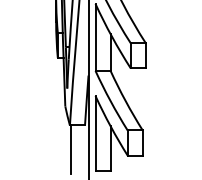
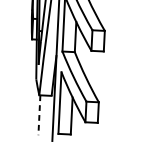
line: (71, 150) -> (39, 115), solid -> dashed

